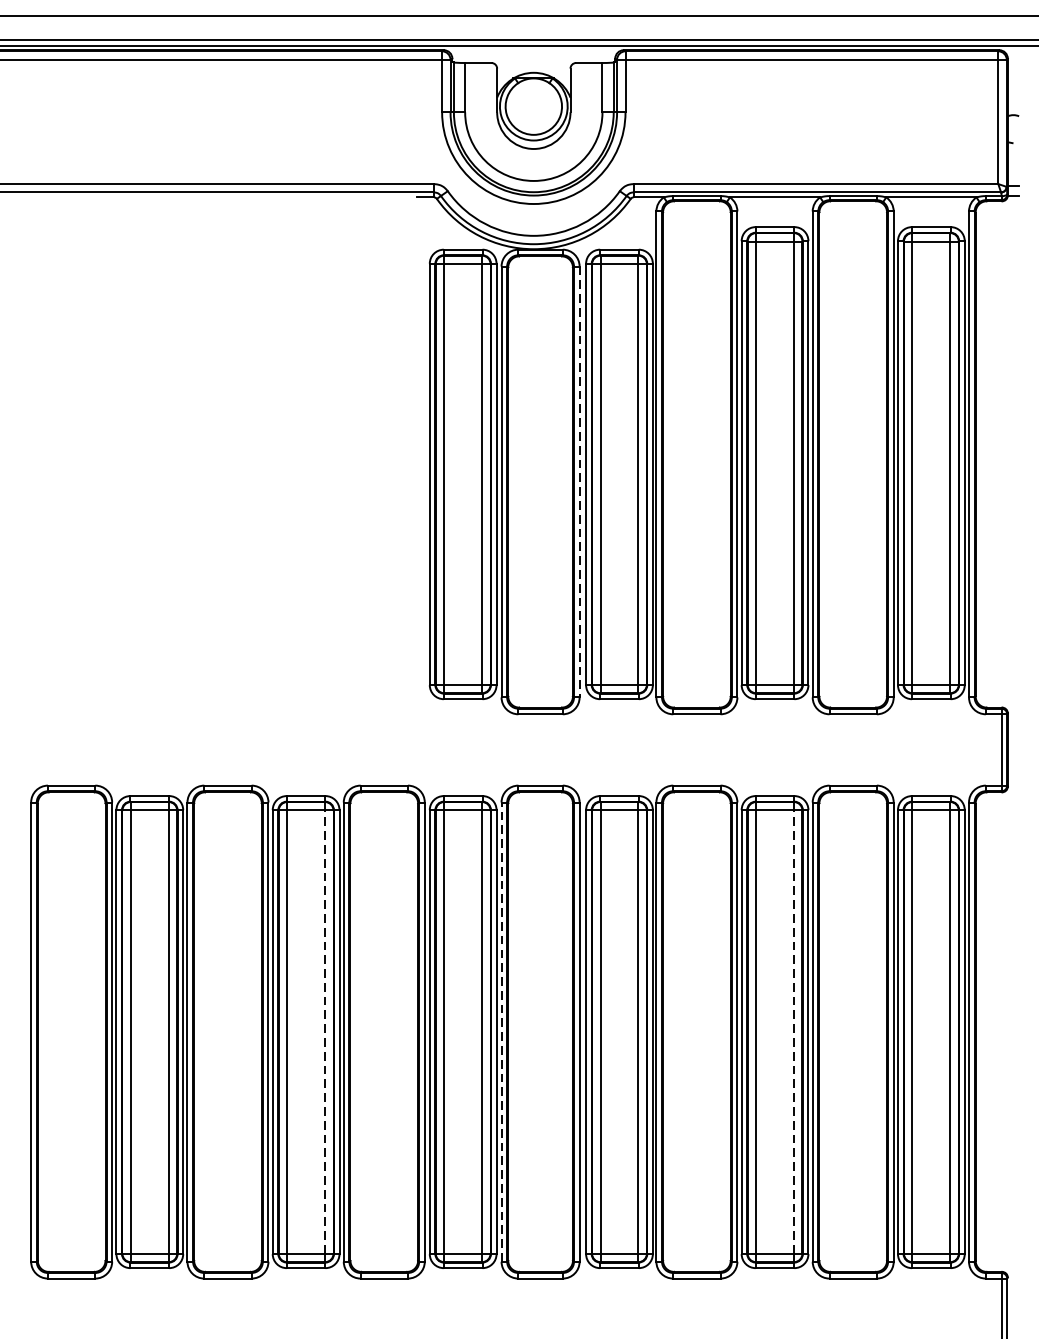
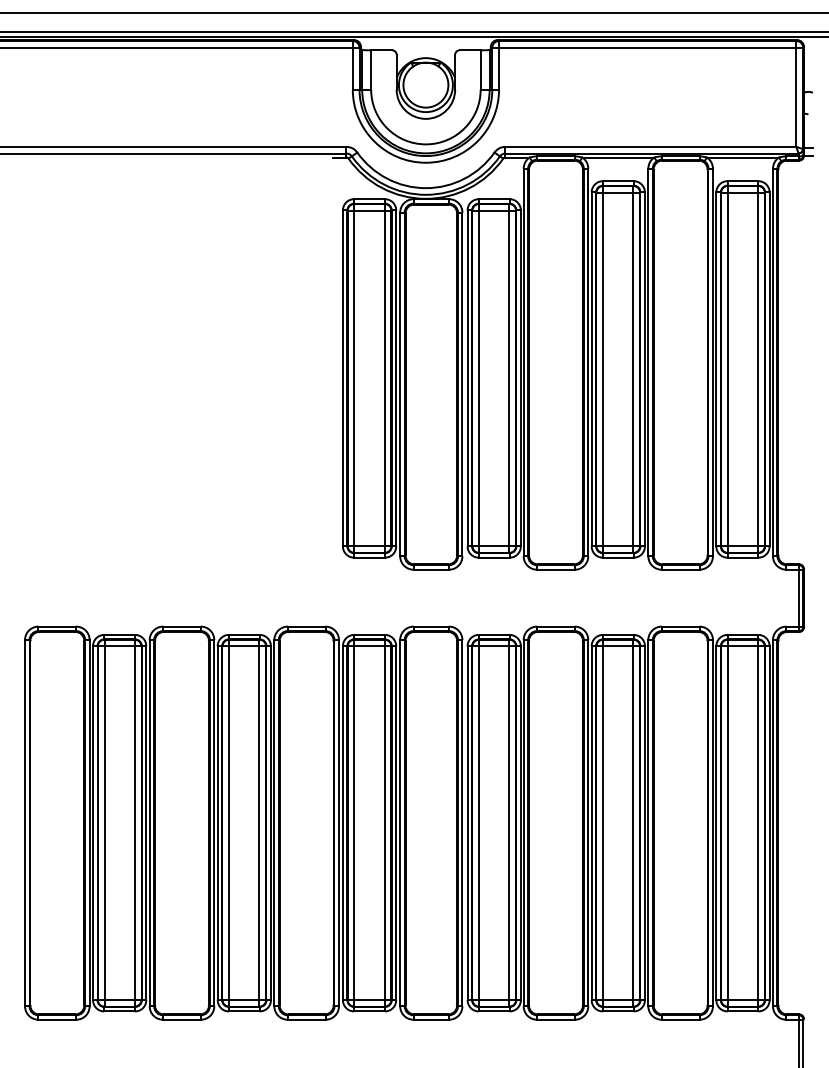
line: (579, 482) -> (462, 384), dashed -> solid
line: (501, 1031) -> (400, 822), dashed -> solid
line: (325, 1032) -> (259, 823), dashed -> solid
line: (794, 1032) -> (633, 823), dashed -> solid

